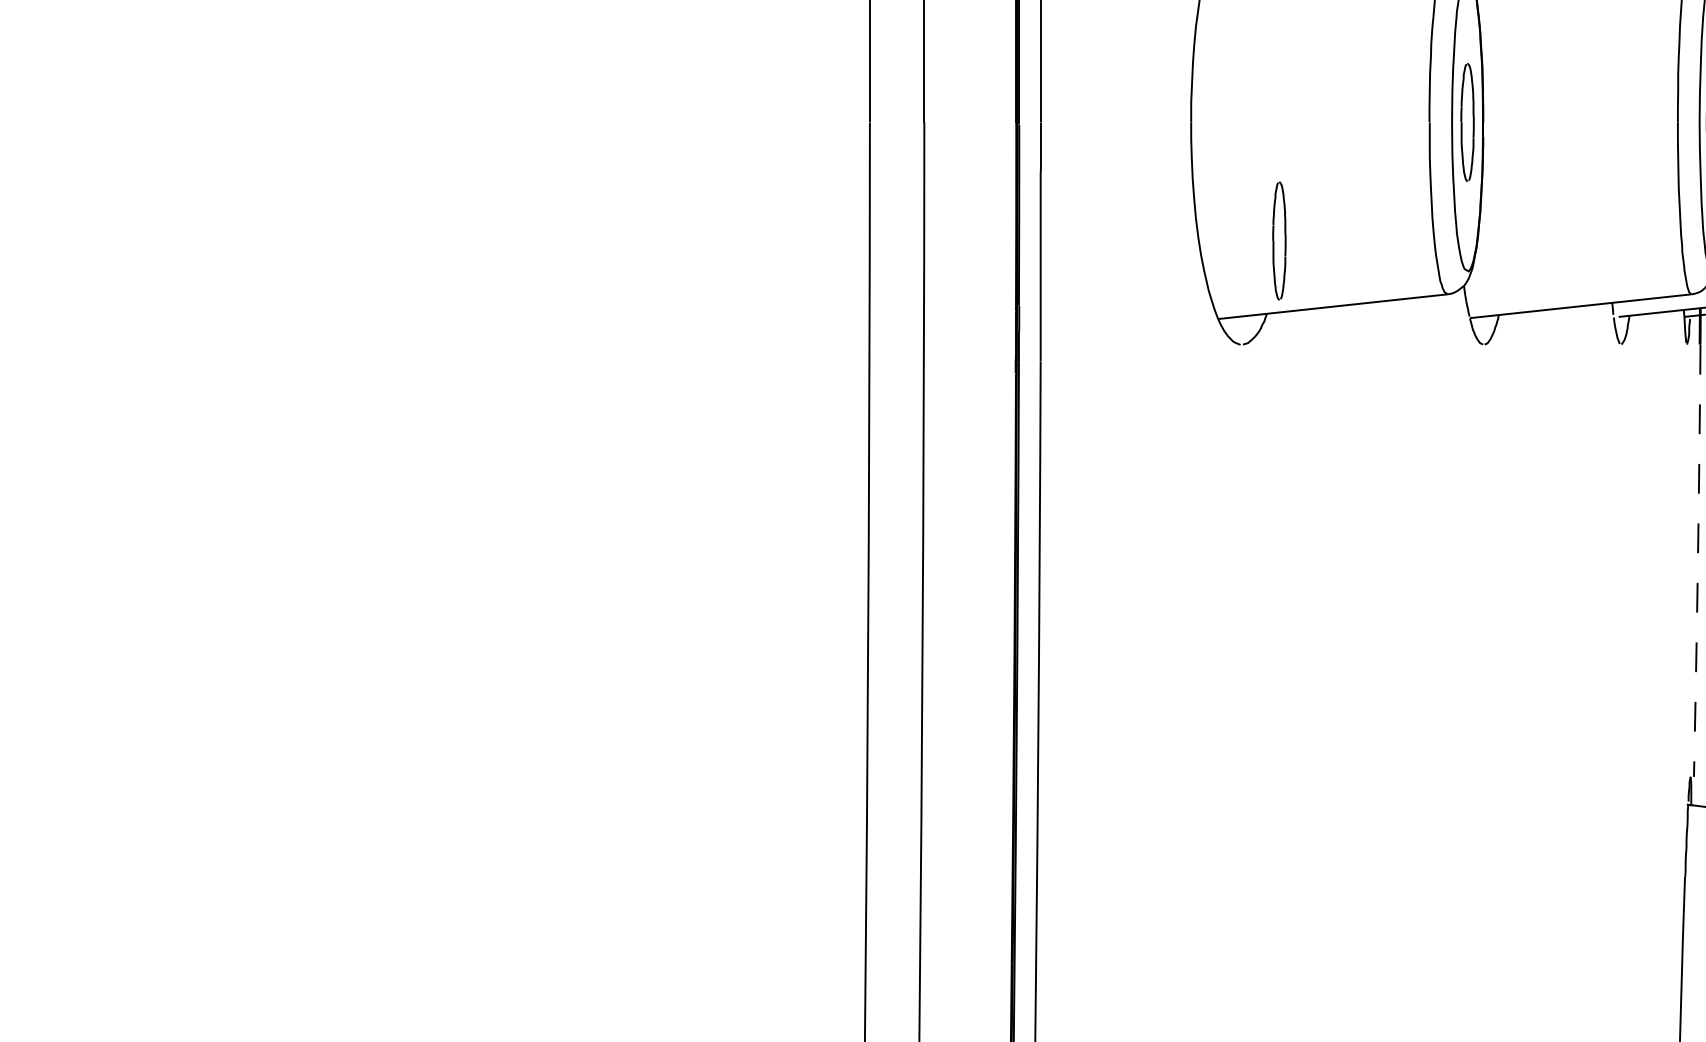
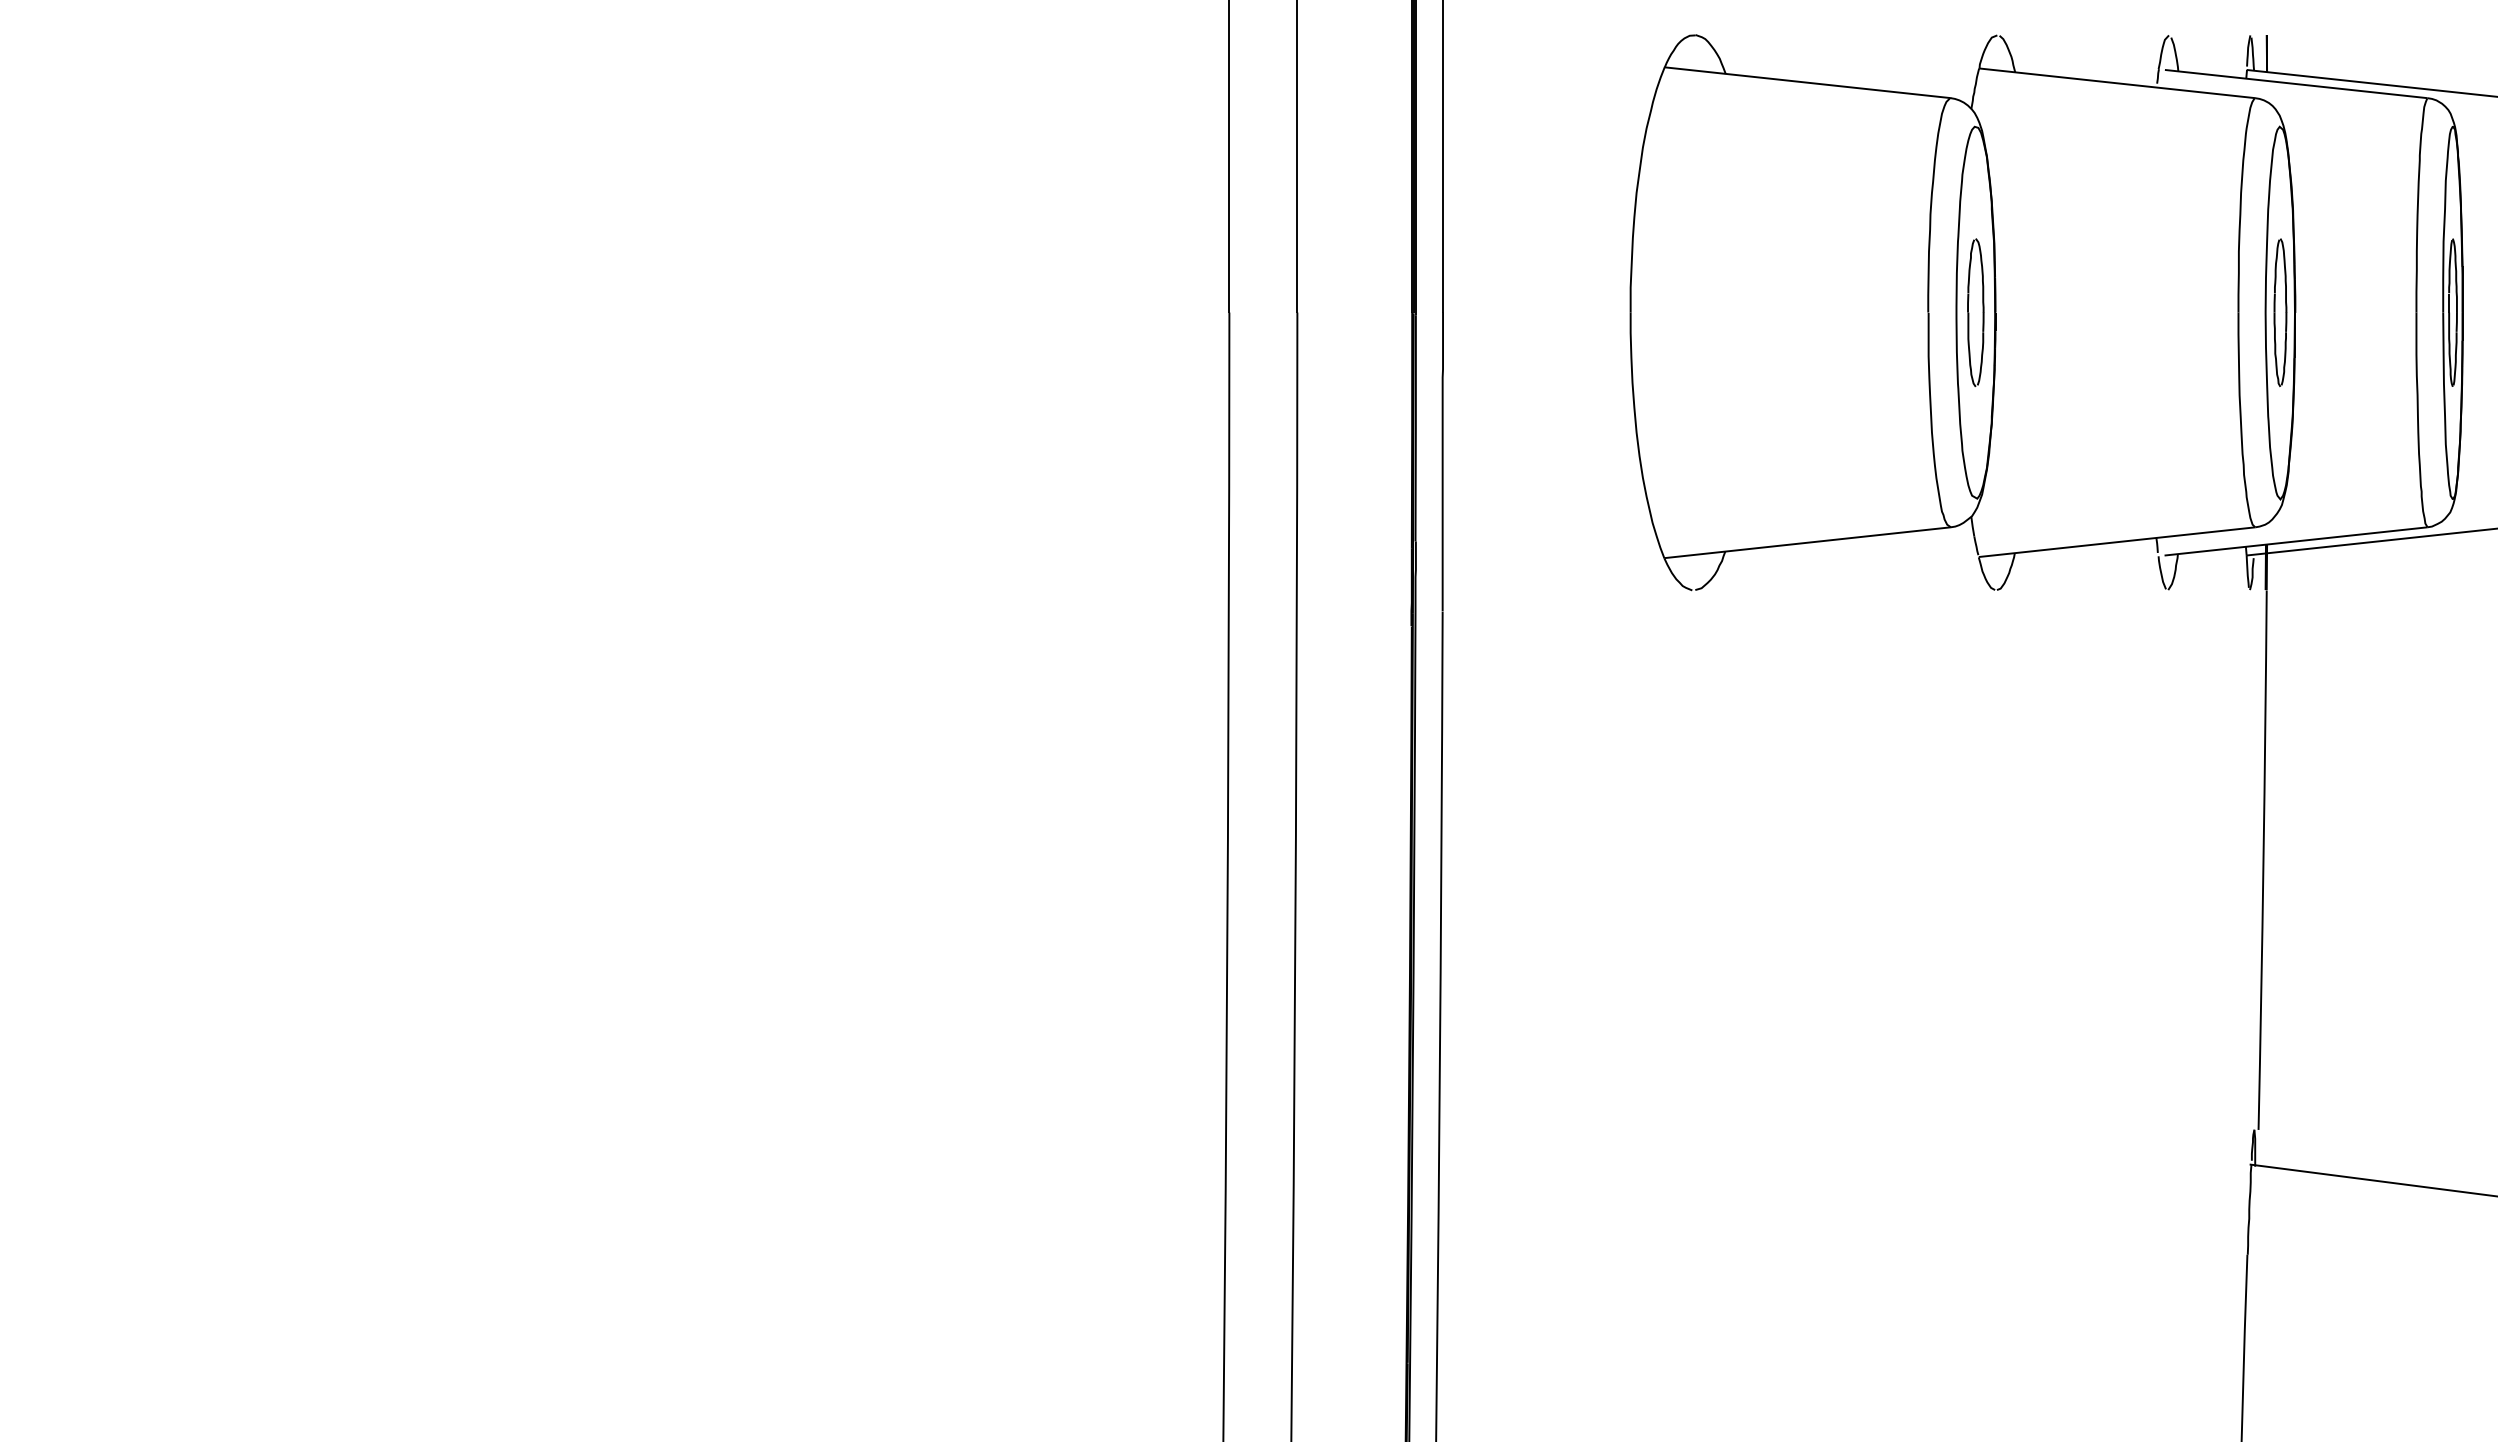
part: (1279, 240) -> (1740, 460), removed
line: (1697, 561) -> (2263, 860), dashed -> solid

